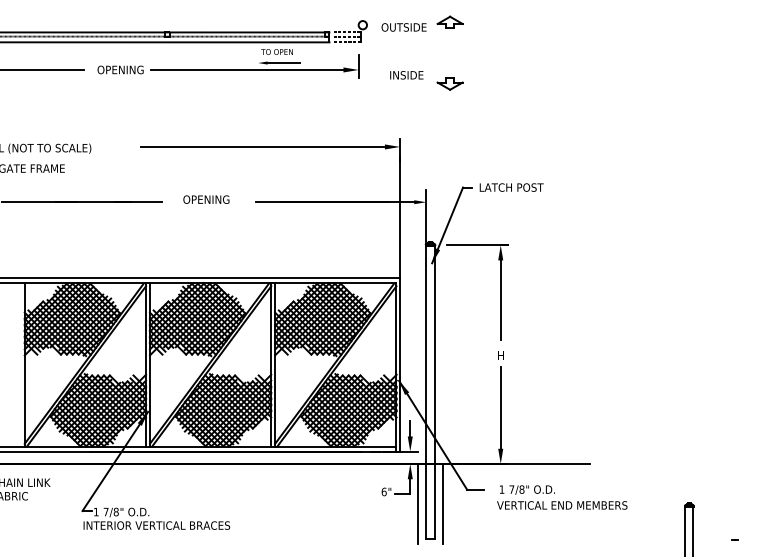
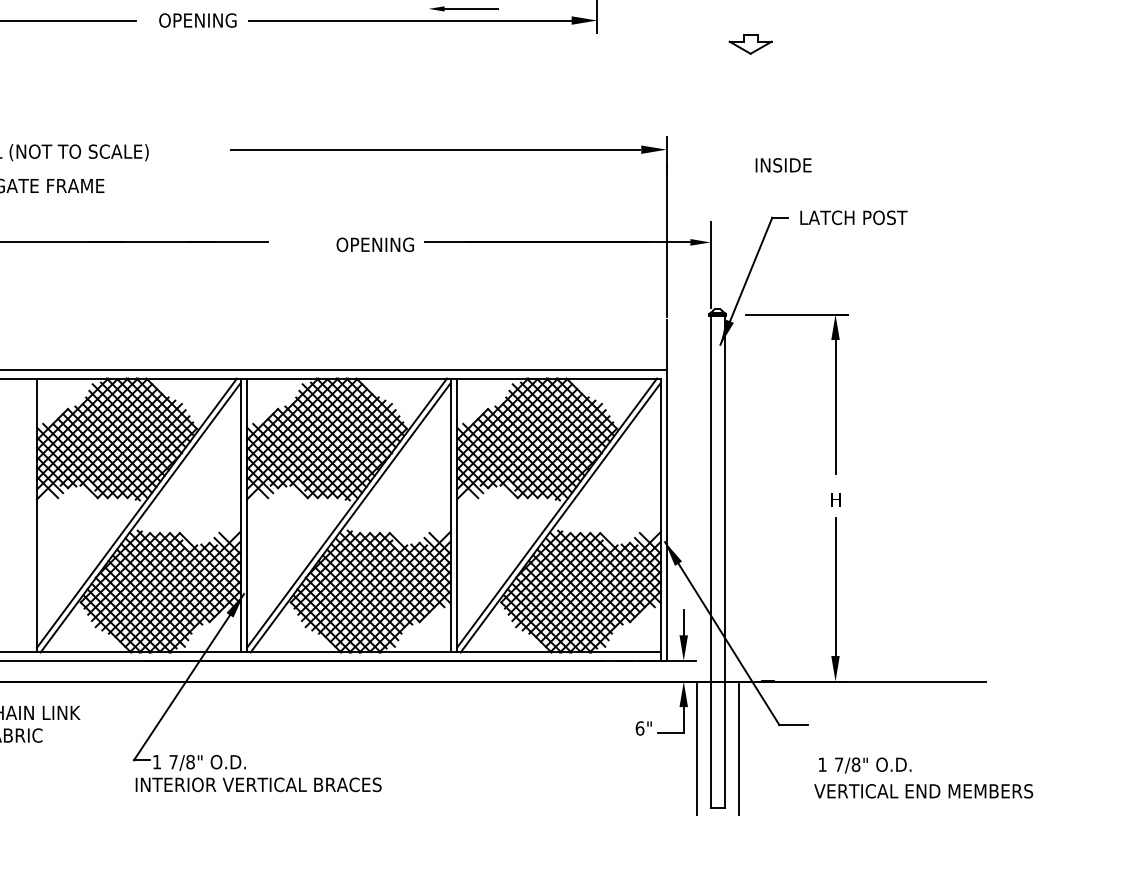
text: (406, 75) -> (783, 165), moved
text: (206, 199) -> (375, 244), moved
text: (562, 497) -> (924, 777), moved

